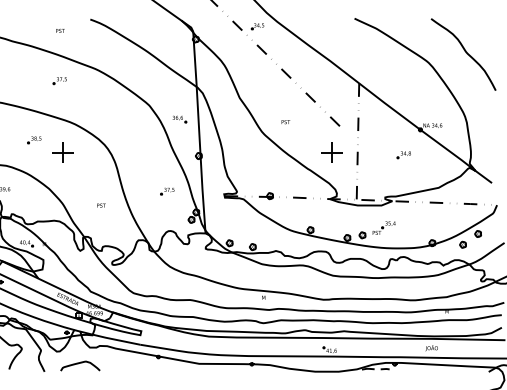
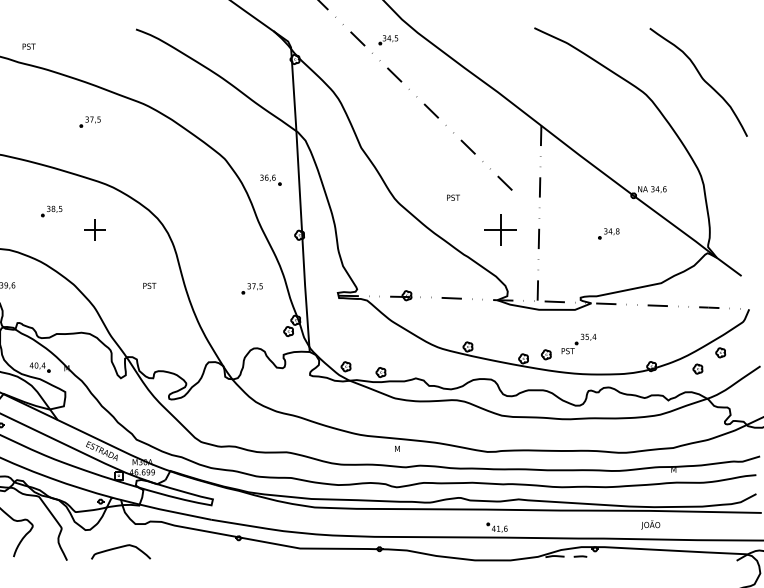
text: (60, 30) -> (29, 45), moved
text: (285, 122) -> (452, 198), moved
part: (62, 152) -> (94, 229), size x0.7
text: (101, 205) -> (149, 285), moved

